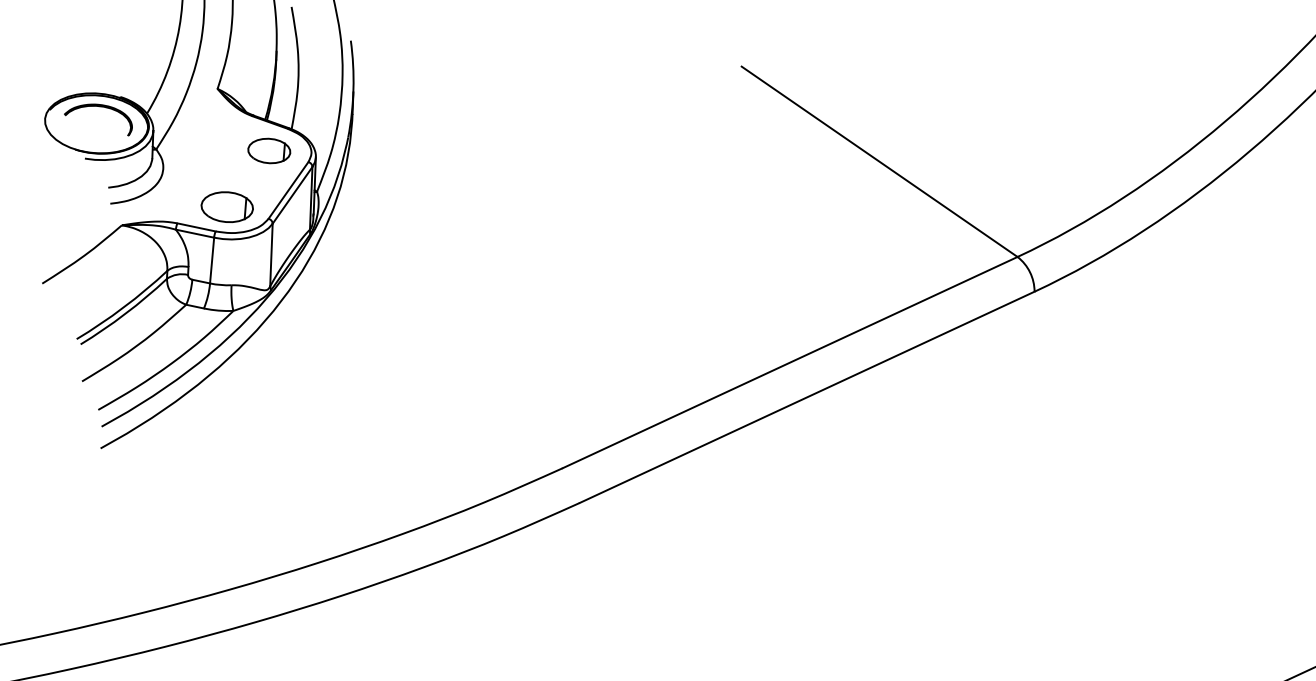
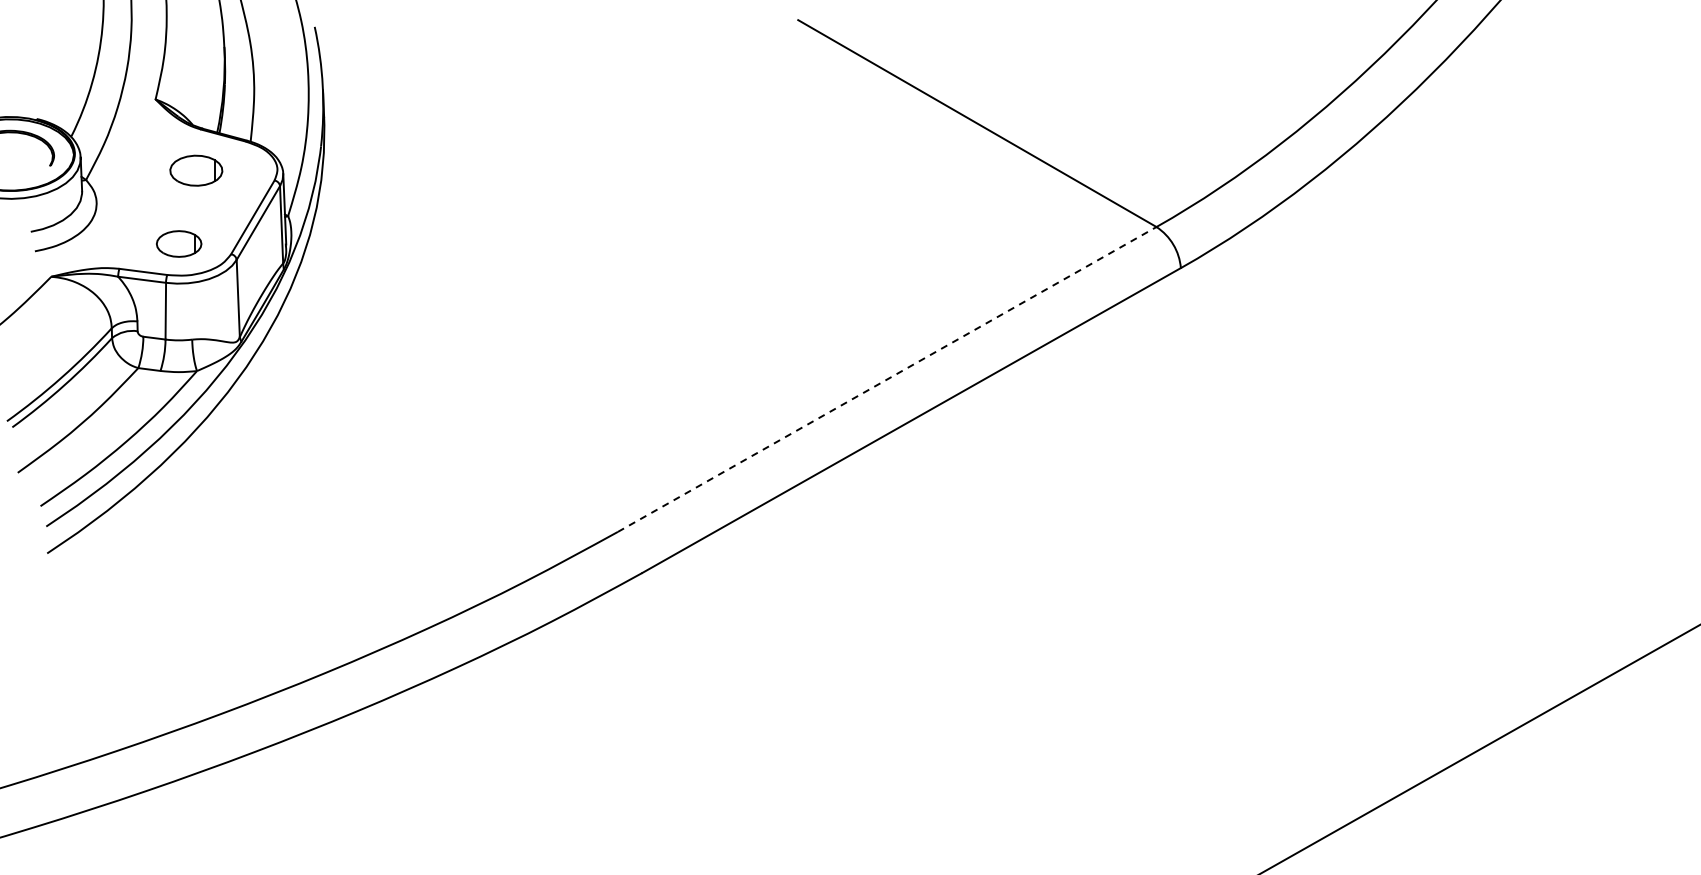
part: (269, 150) -> (196, 170), moved
part: (226, 206) -> (178, 243), size x0.7
line: (790, 362) -> (887, 379), solid -> dashed

